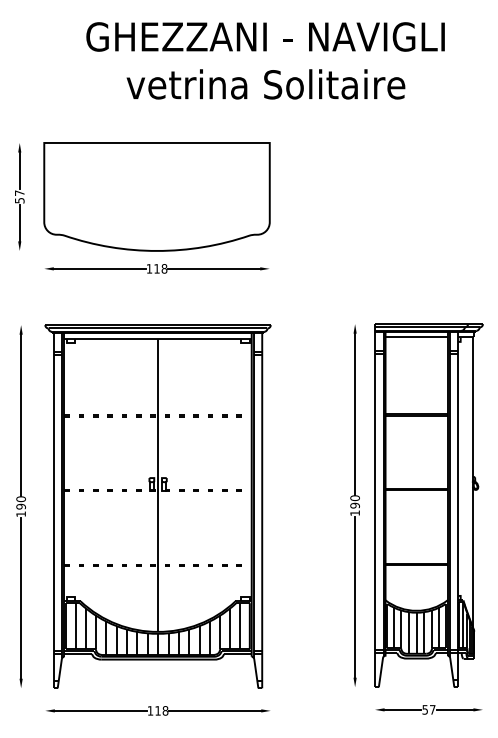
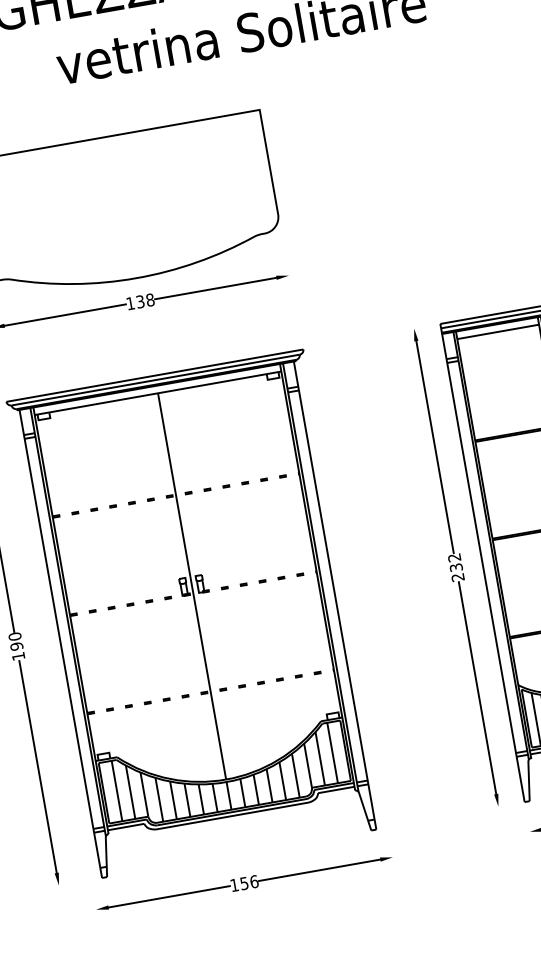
text: (156, 268) -> (139, 301), 118 -> 138
text: (354, 505) -> (455, 567), 190 -> 232
text: (161, 710) -> (248, 882), 118 -> 156

